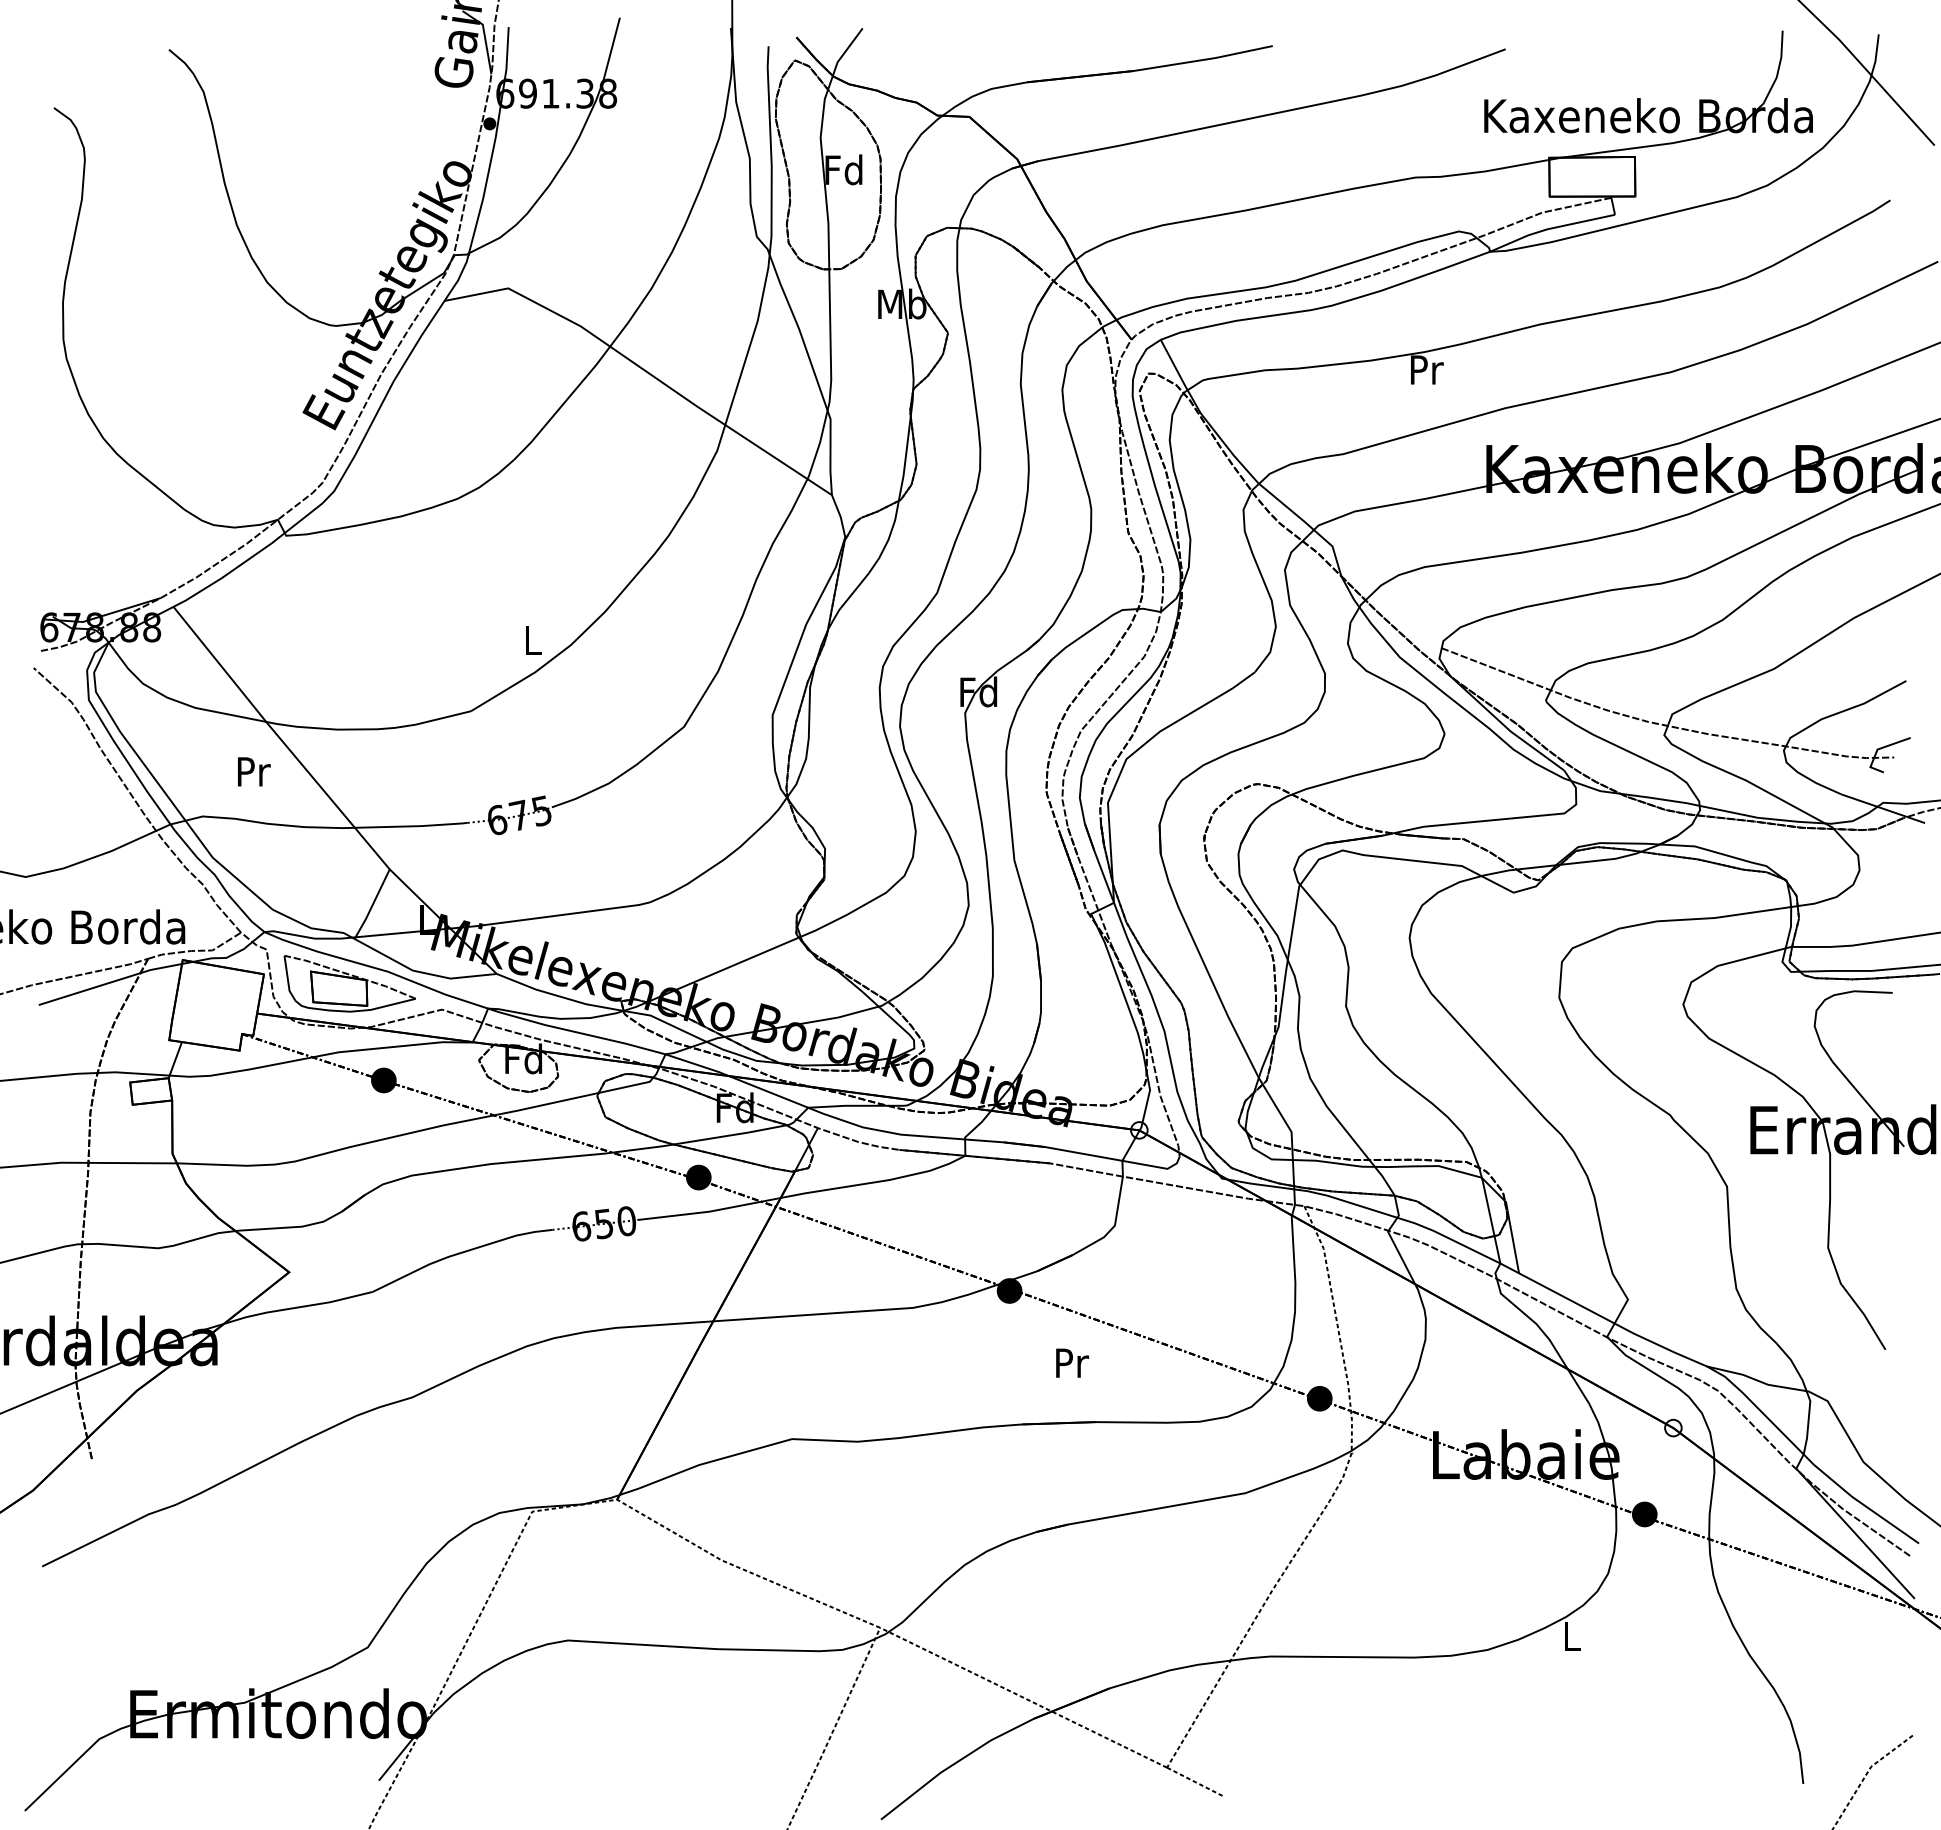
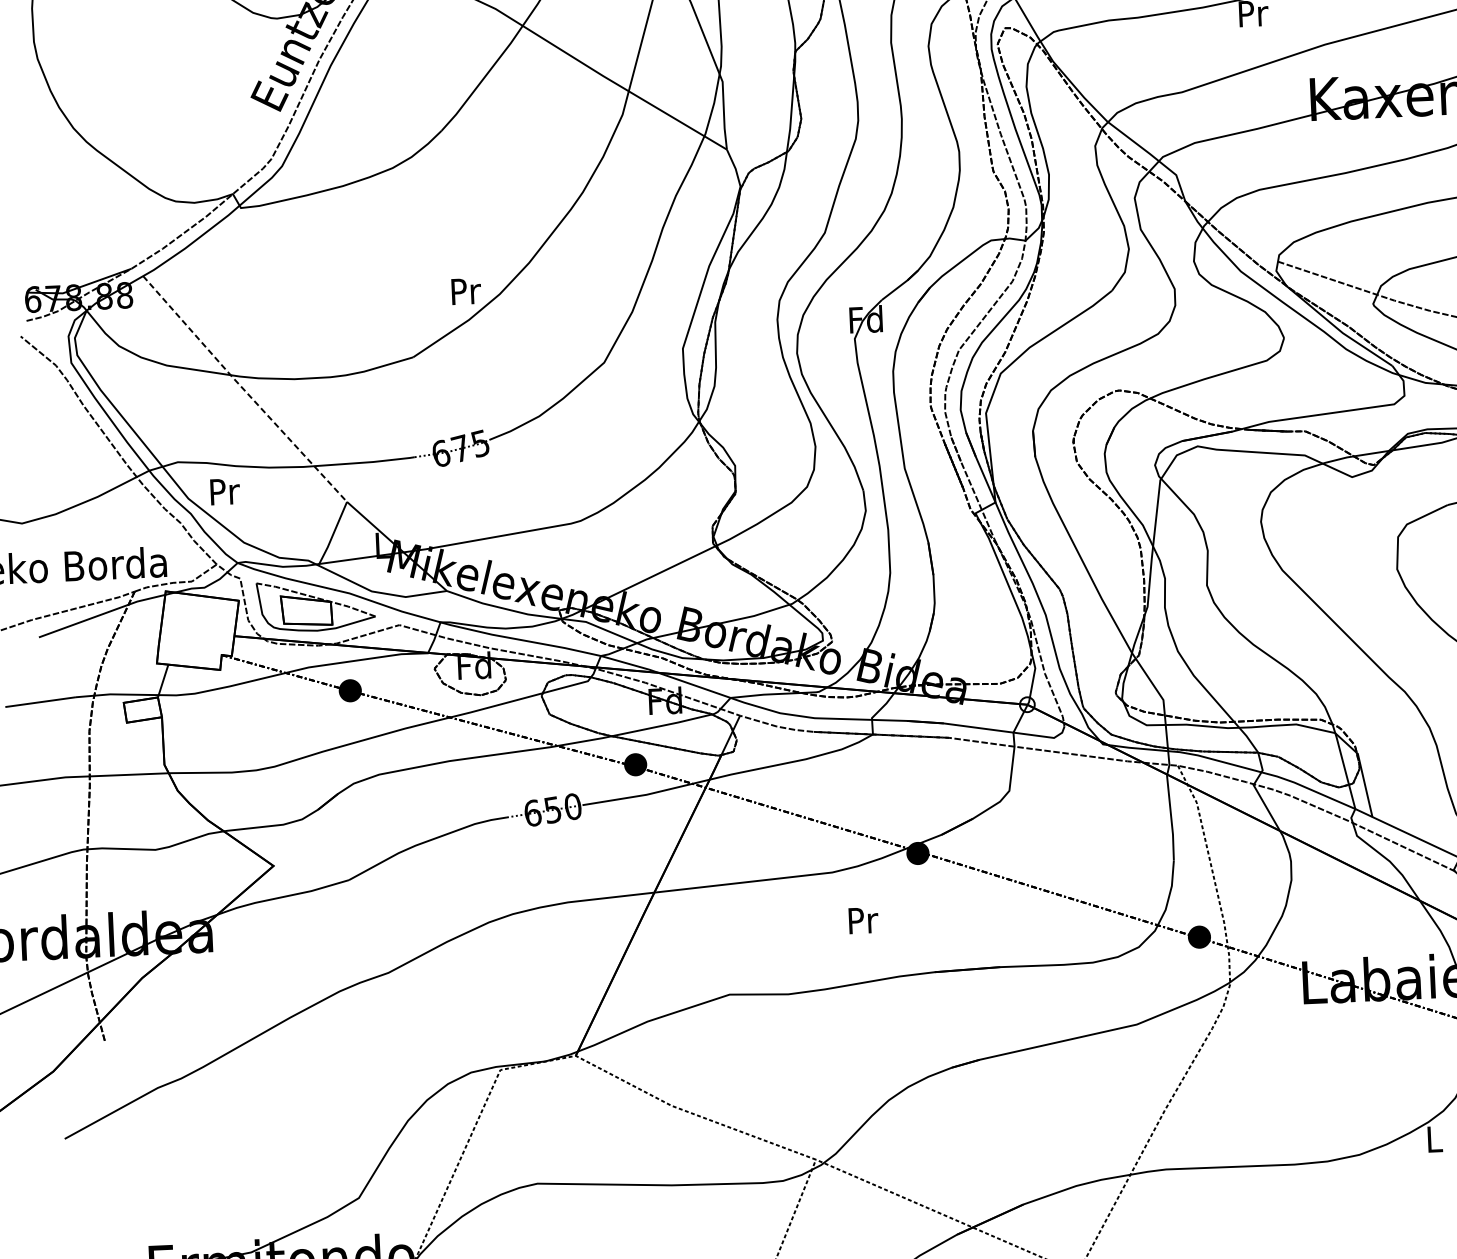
text: (533, 639) -> (466, 290), L -> Pr
line: (280, 738) -> (244, 389), solid -> dashed
text: (254, 771) -> (225, 491), moved
text: (1072, 1362) -> (863, 919), moved

